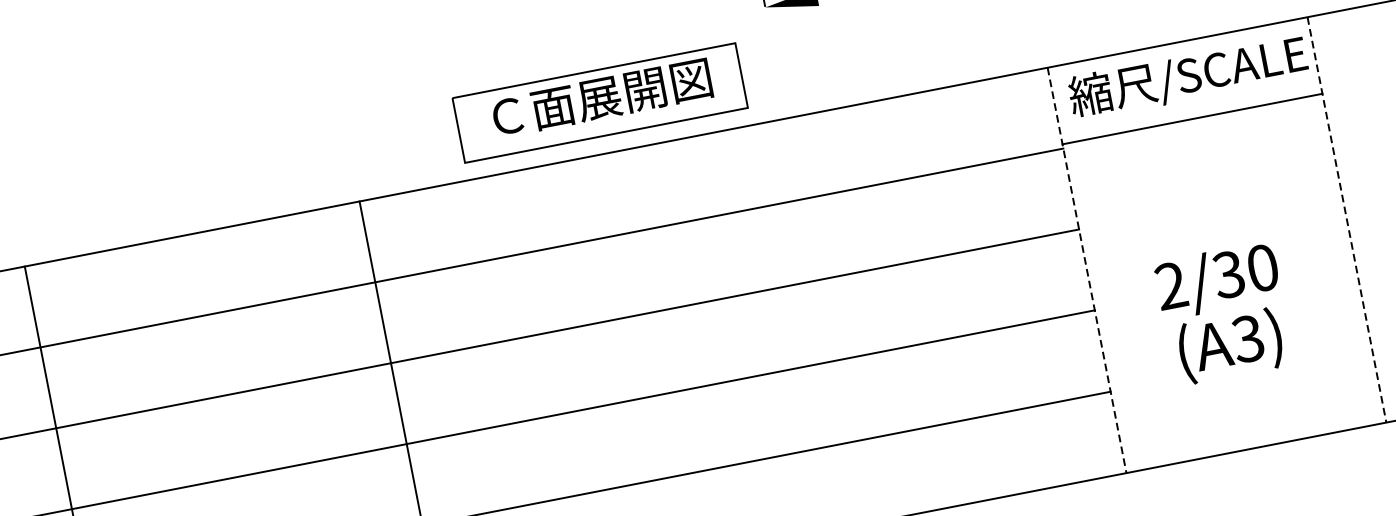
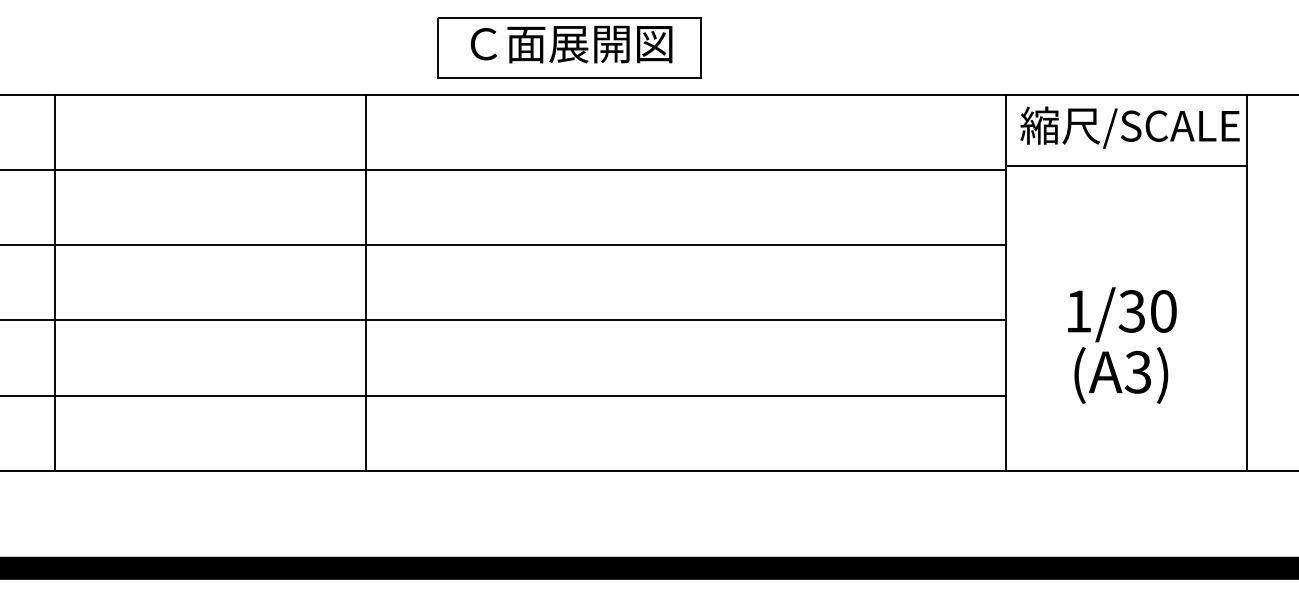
part: (600, 102) -> (569, 47), moved
line: (1347, 220) -> (1247, 283), dashed -> solid
line: (1086, 271) -> (1005, 283), dashed -> solid
text: (1171, 285) -> (1078, 311), 2/30 -> 1/30

